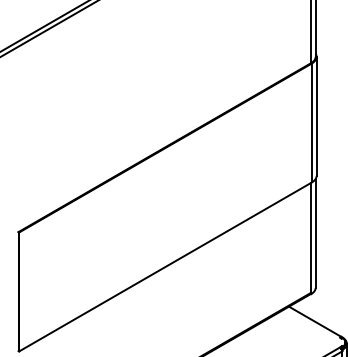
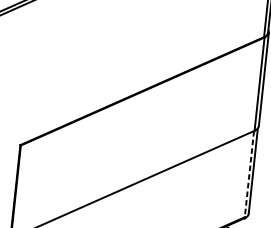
line: (311, 237) -> (249, 173), solid -> dashed

